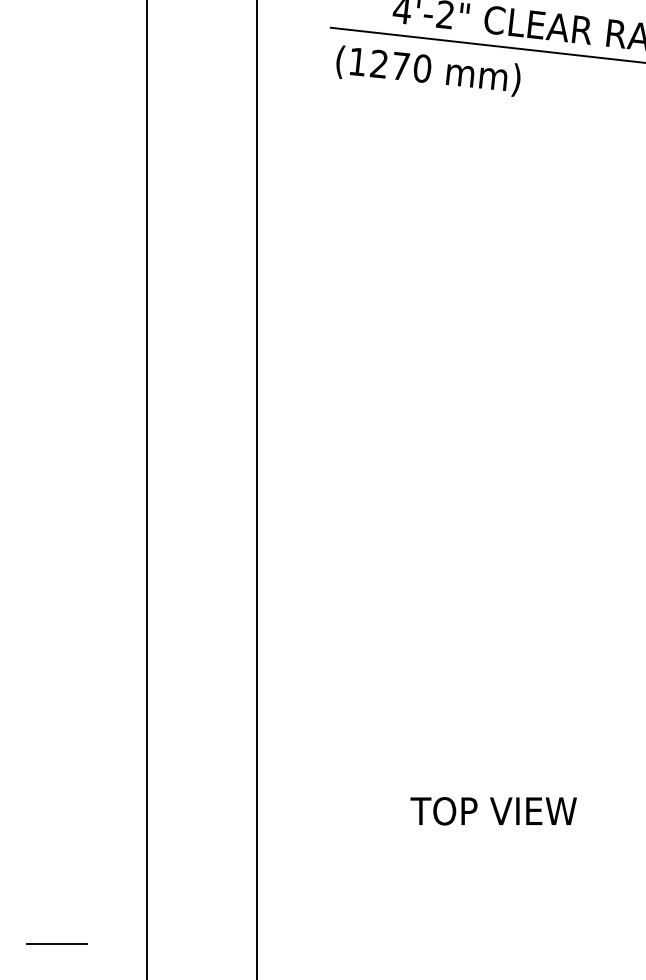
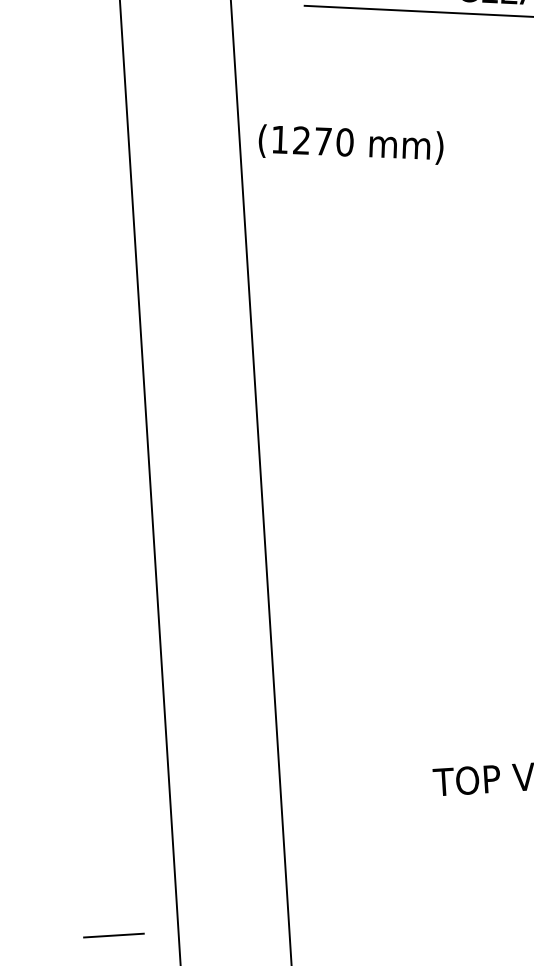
text: (428, 70) -> (351, 143), moved
line: (56, 943) -> (113, 935), moved

